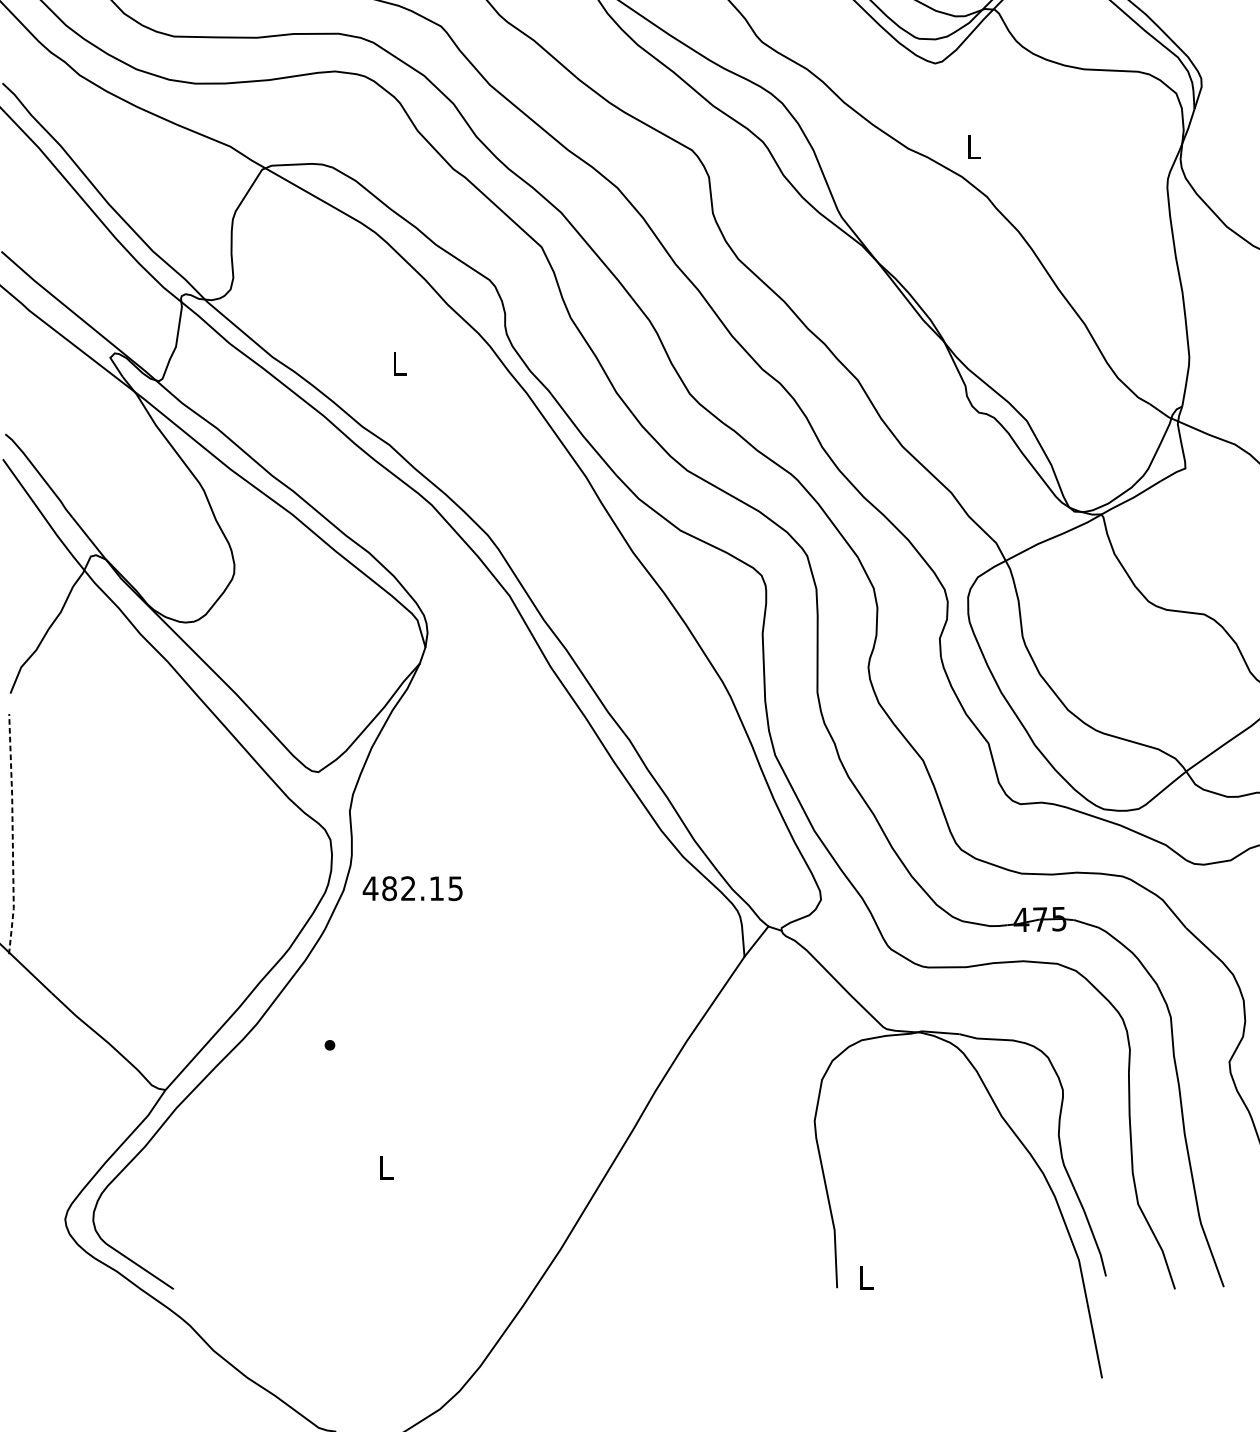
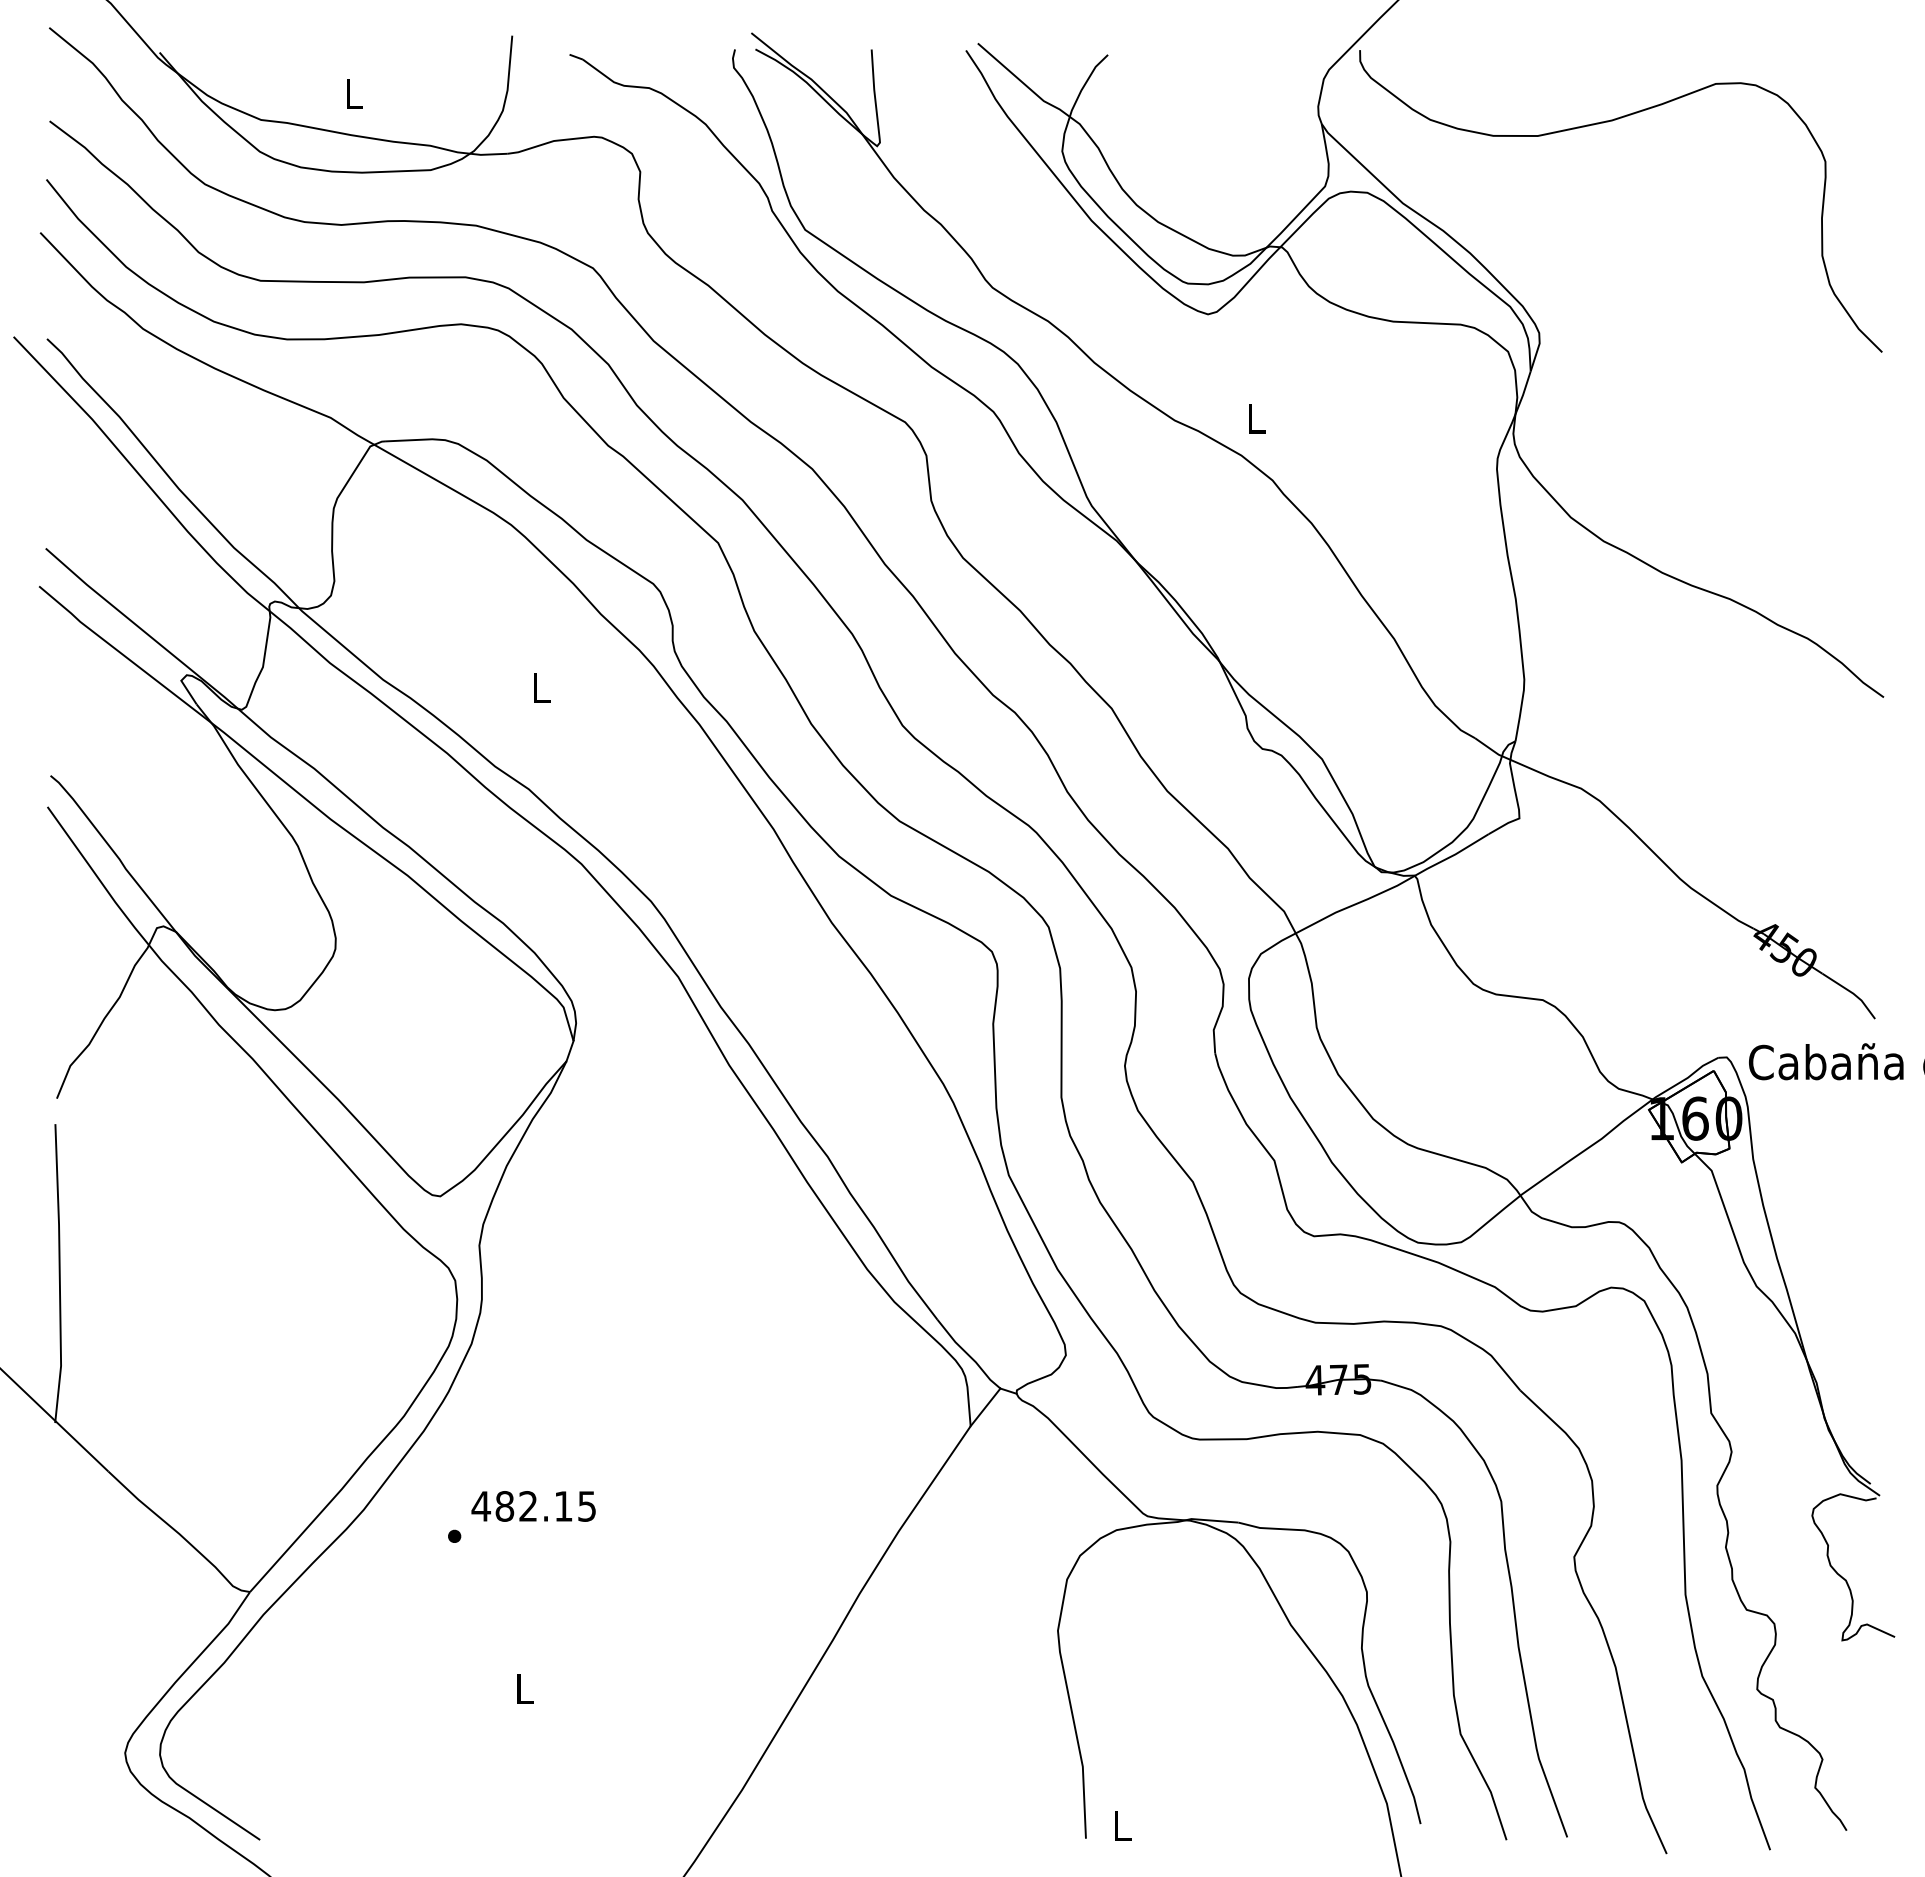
line: (12, 834) -> (59, 1273), dashed -> solid
text: (412, 888) -> (533, 1506), moved

